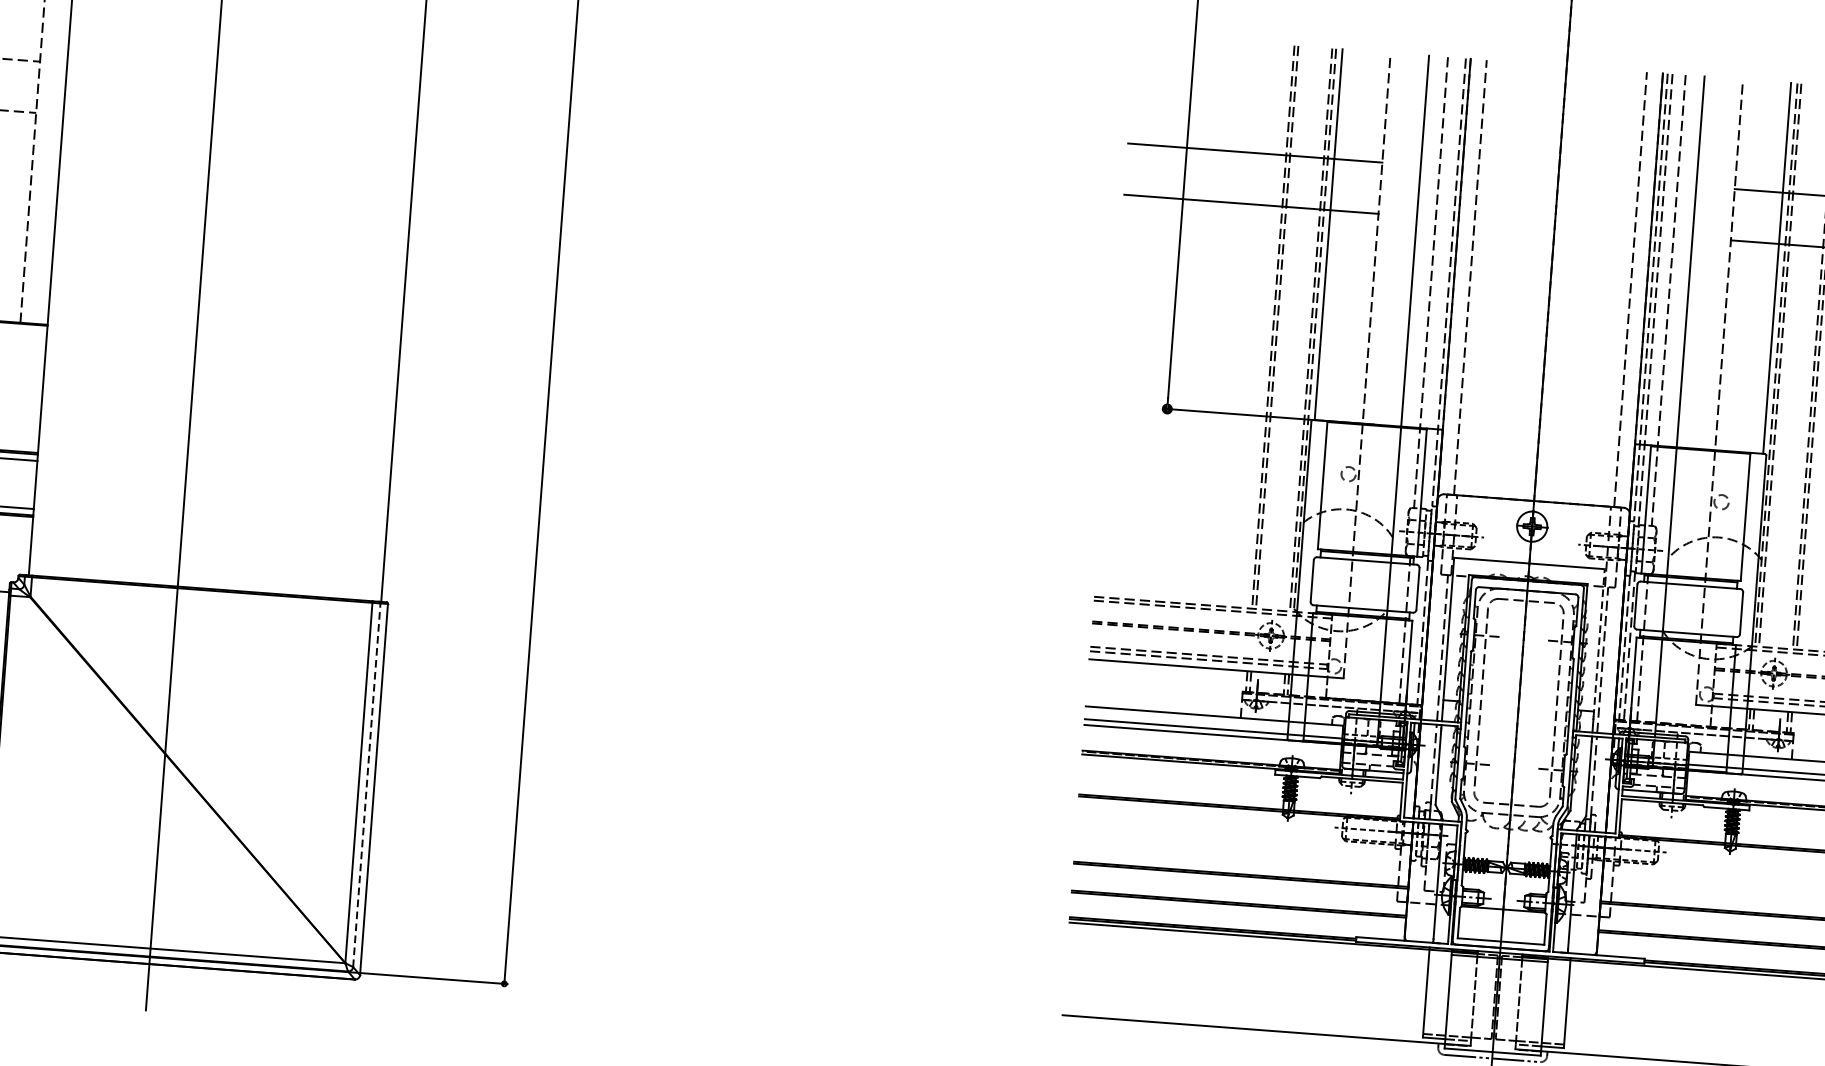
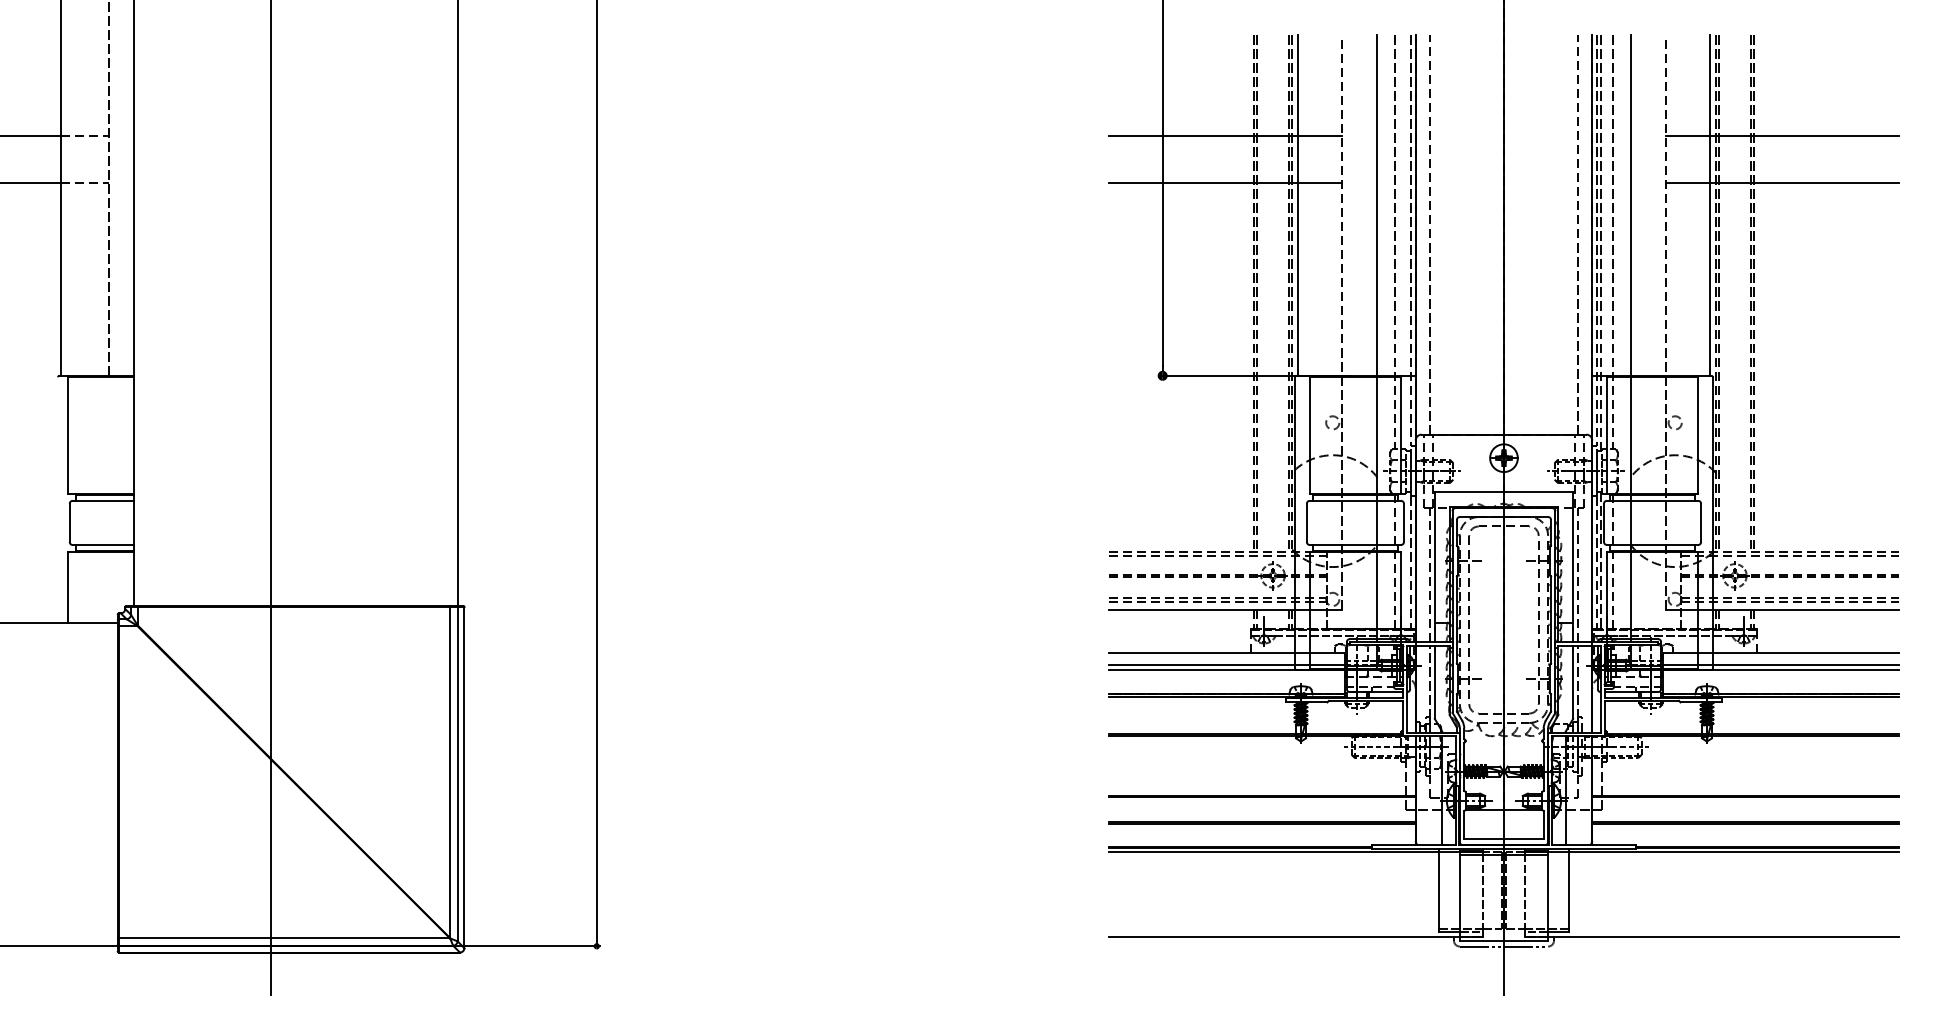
line: (1599, 642) -> (1573, 559), dashed -> solid
line: (366, 785) -> (457, 774), dashed -> solid

